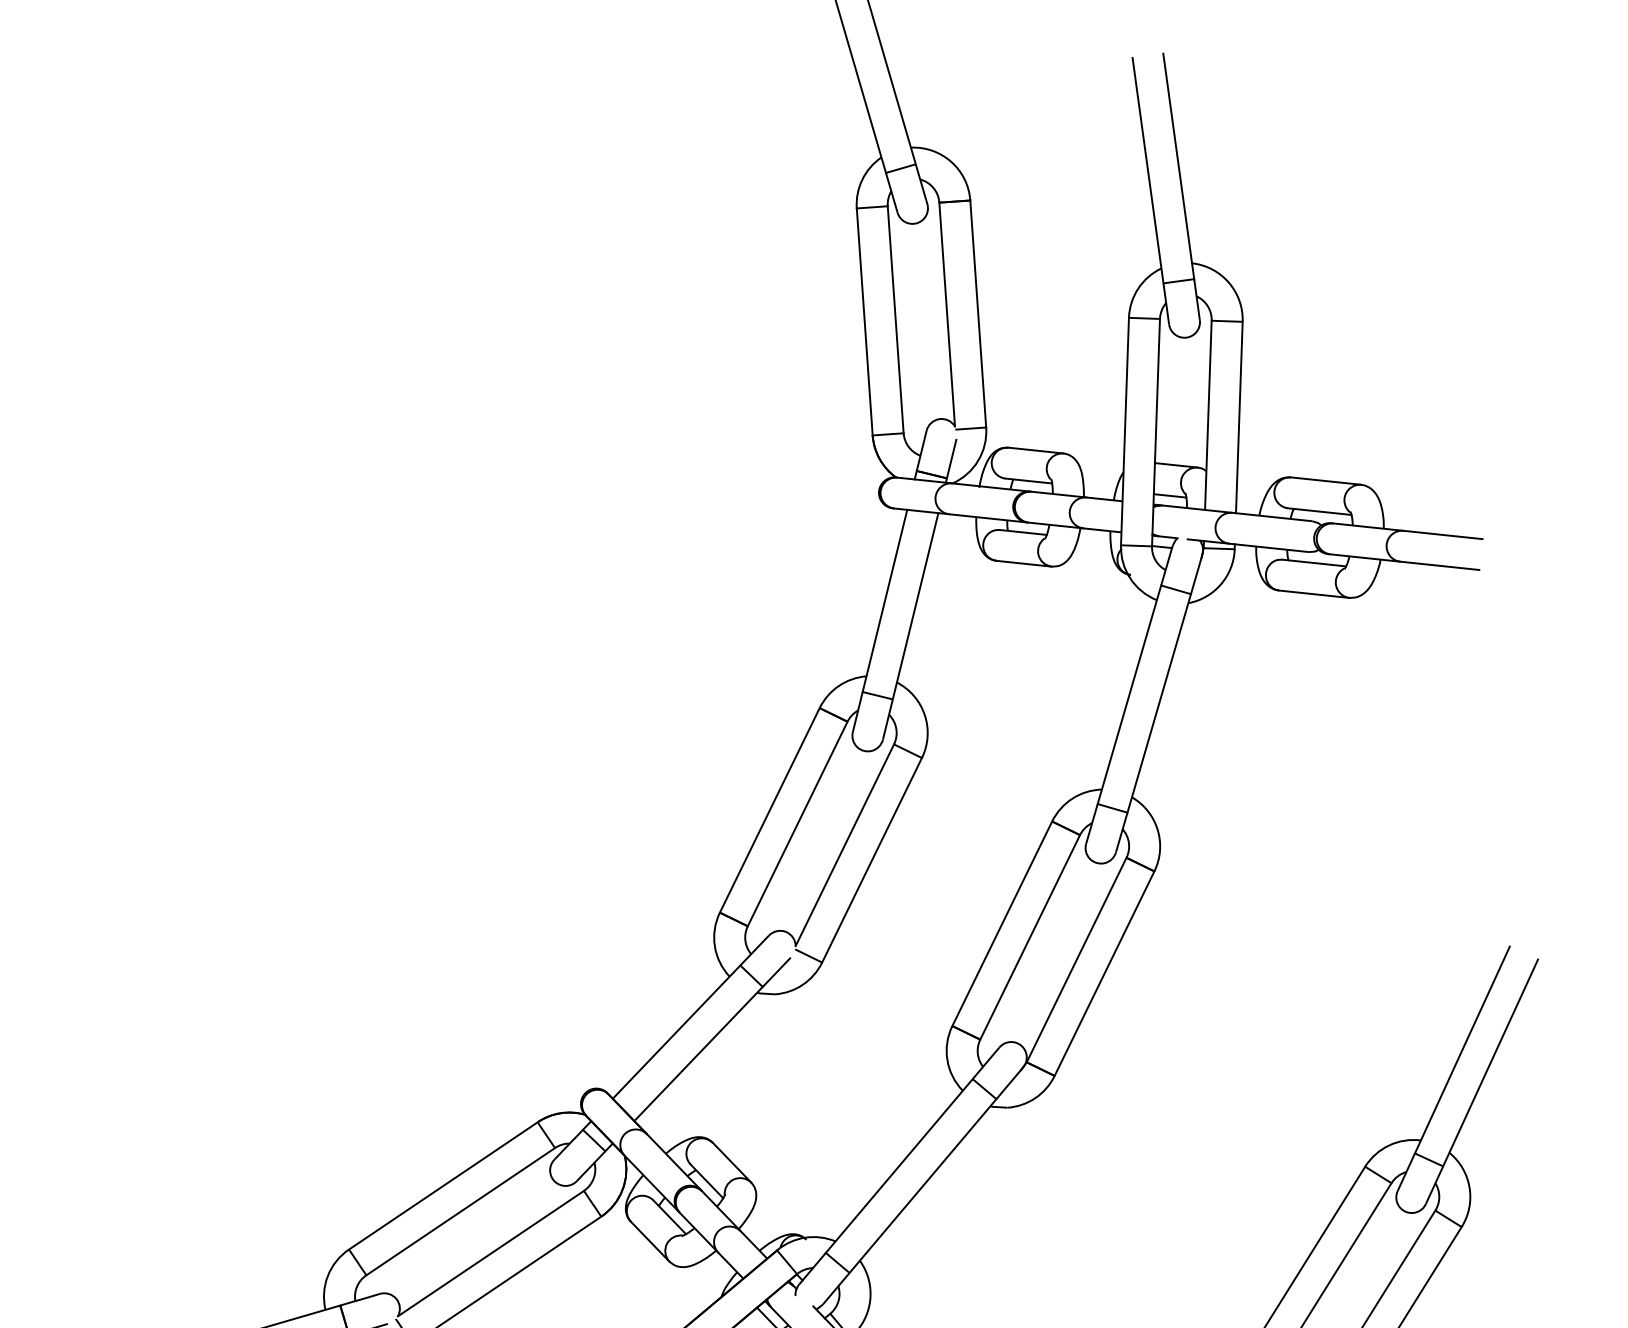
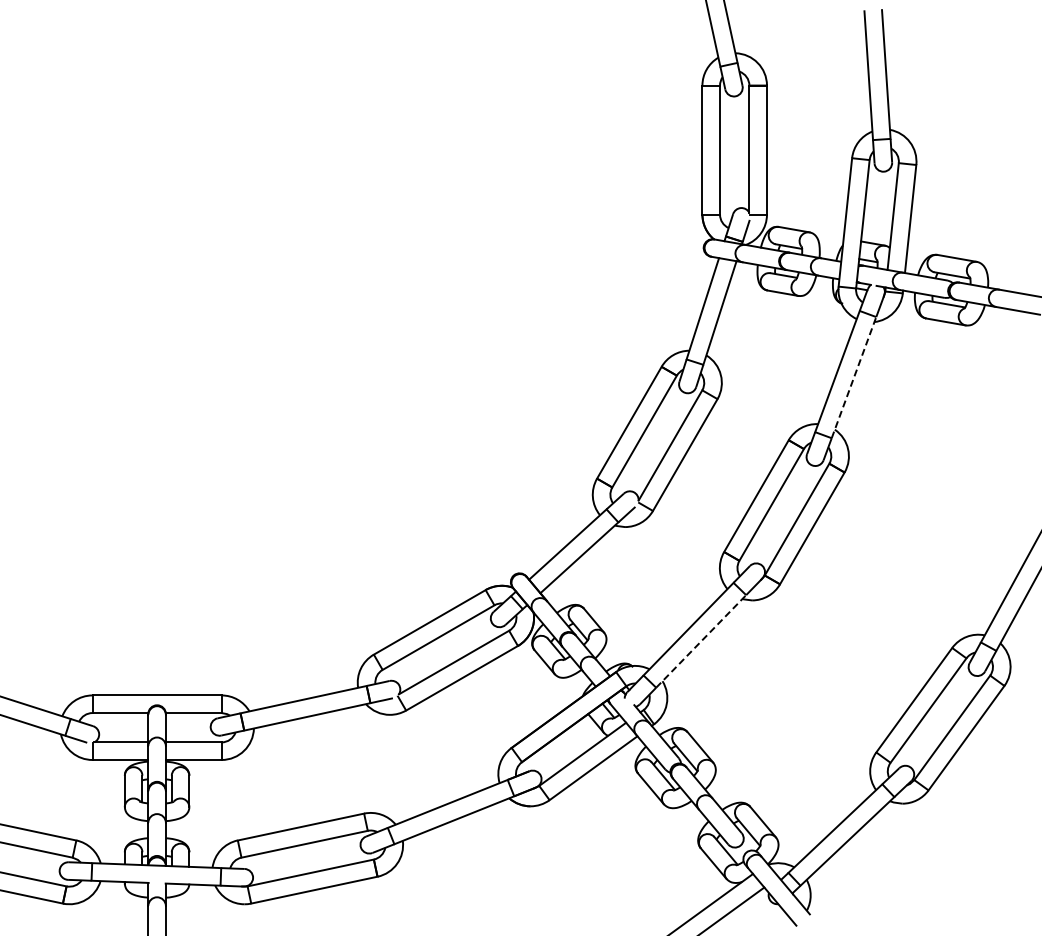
line: (1160, 703) -> (854, 377), solid -> dashed
line: (923, 1186) -> (701, 641), solid -> dashed

